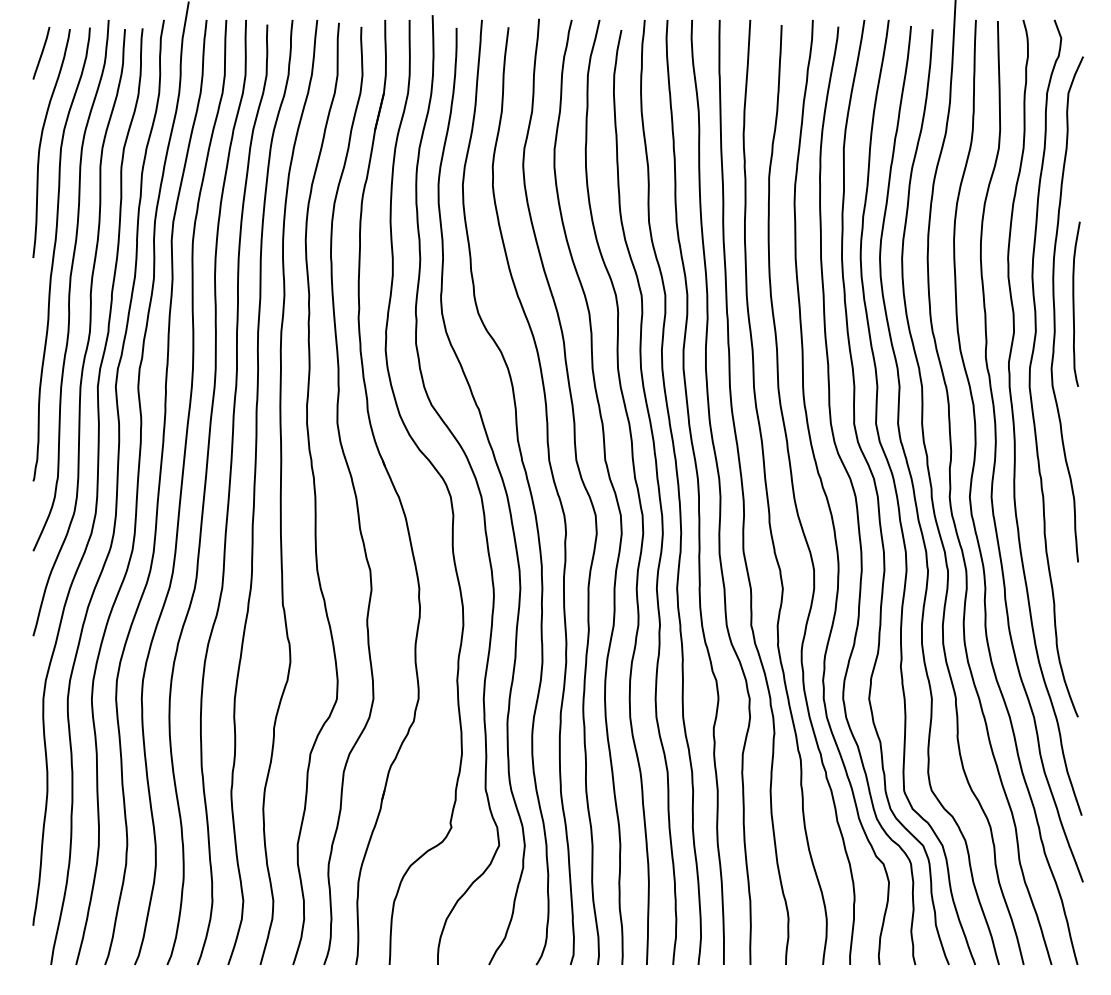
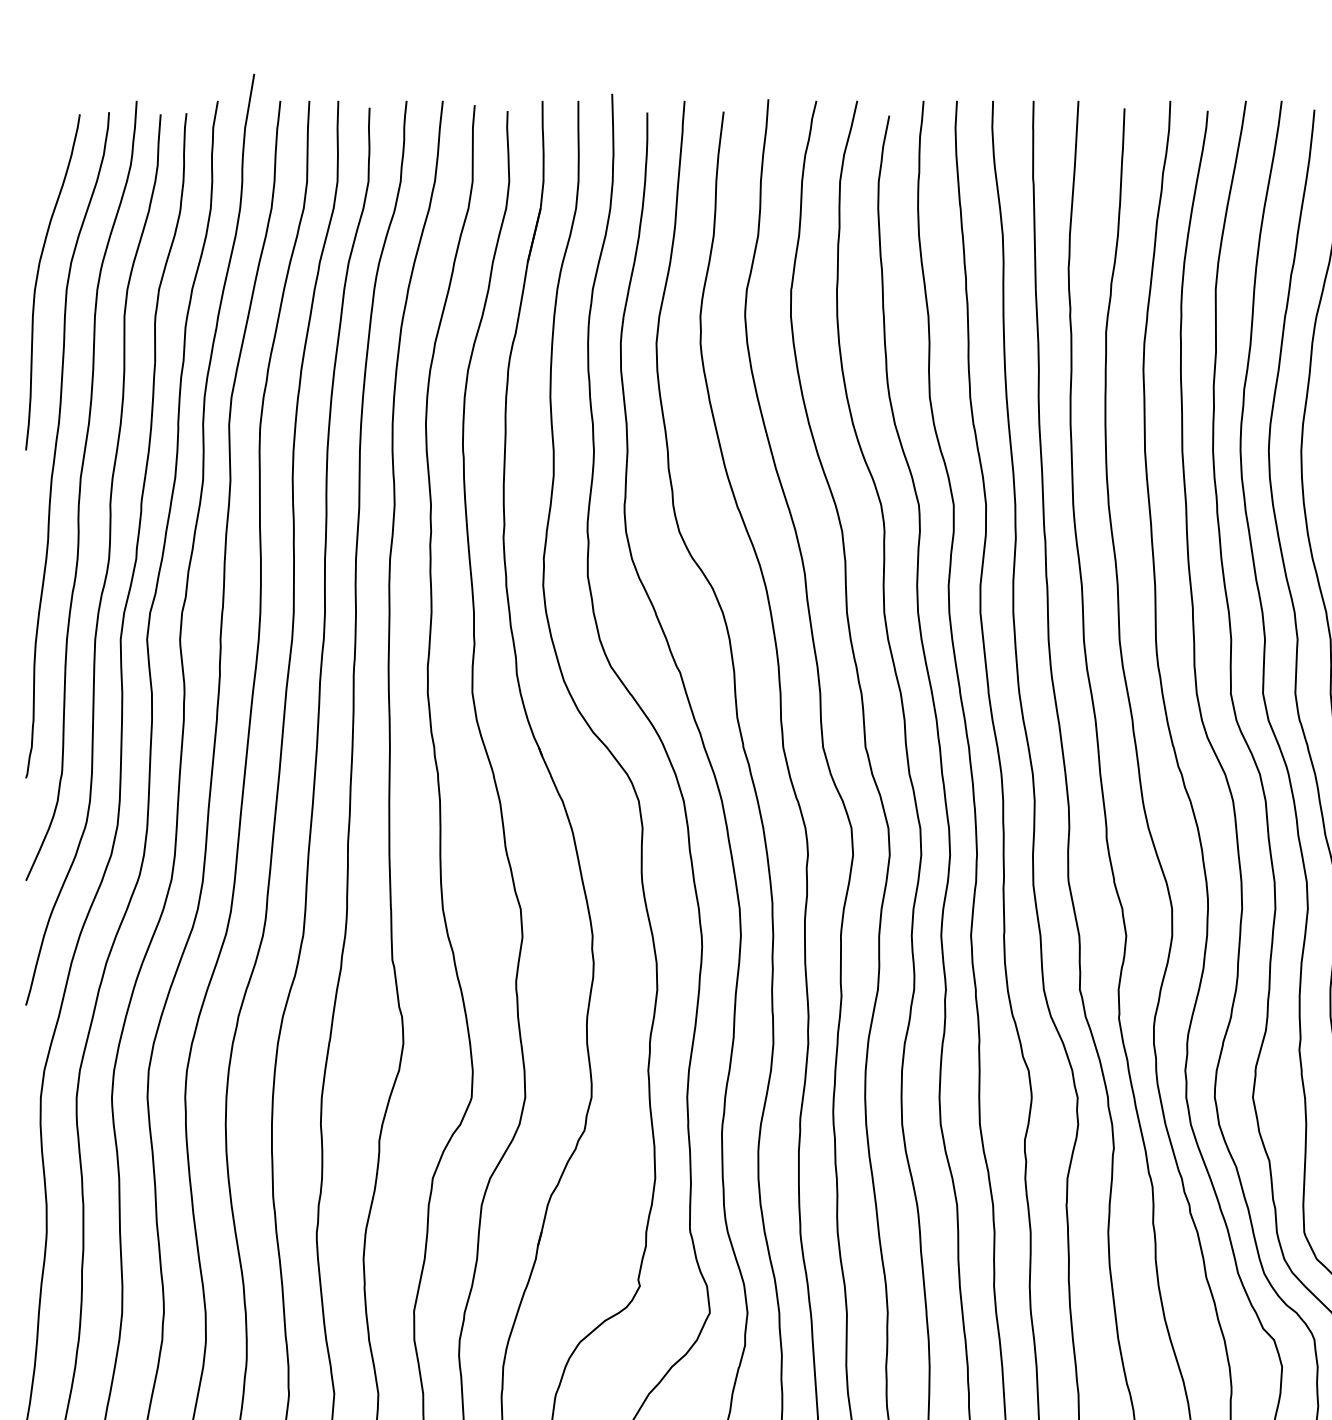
line: (41, 53) -> (38, 150), removed

